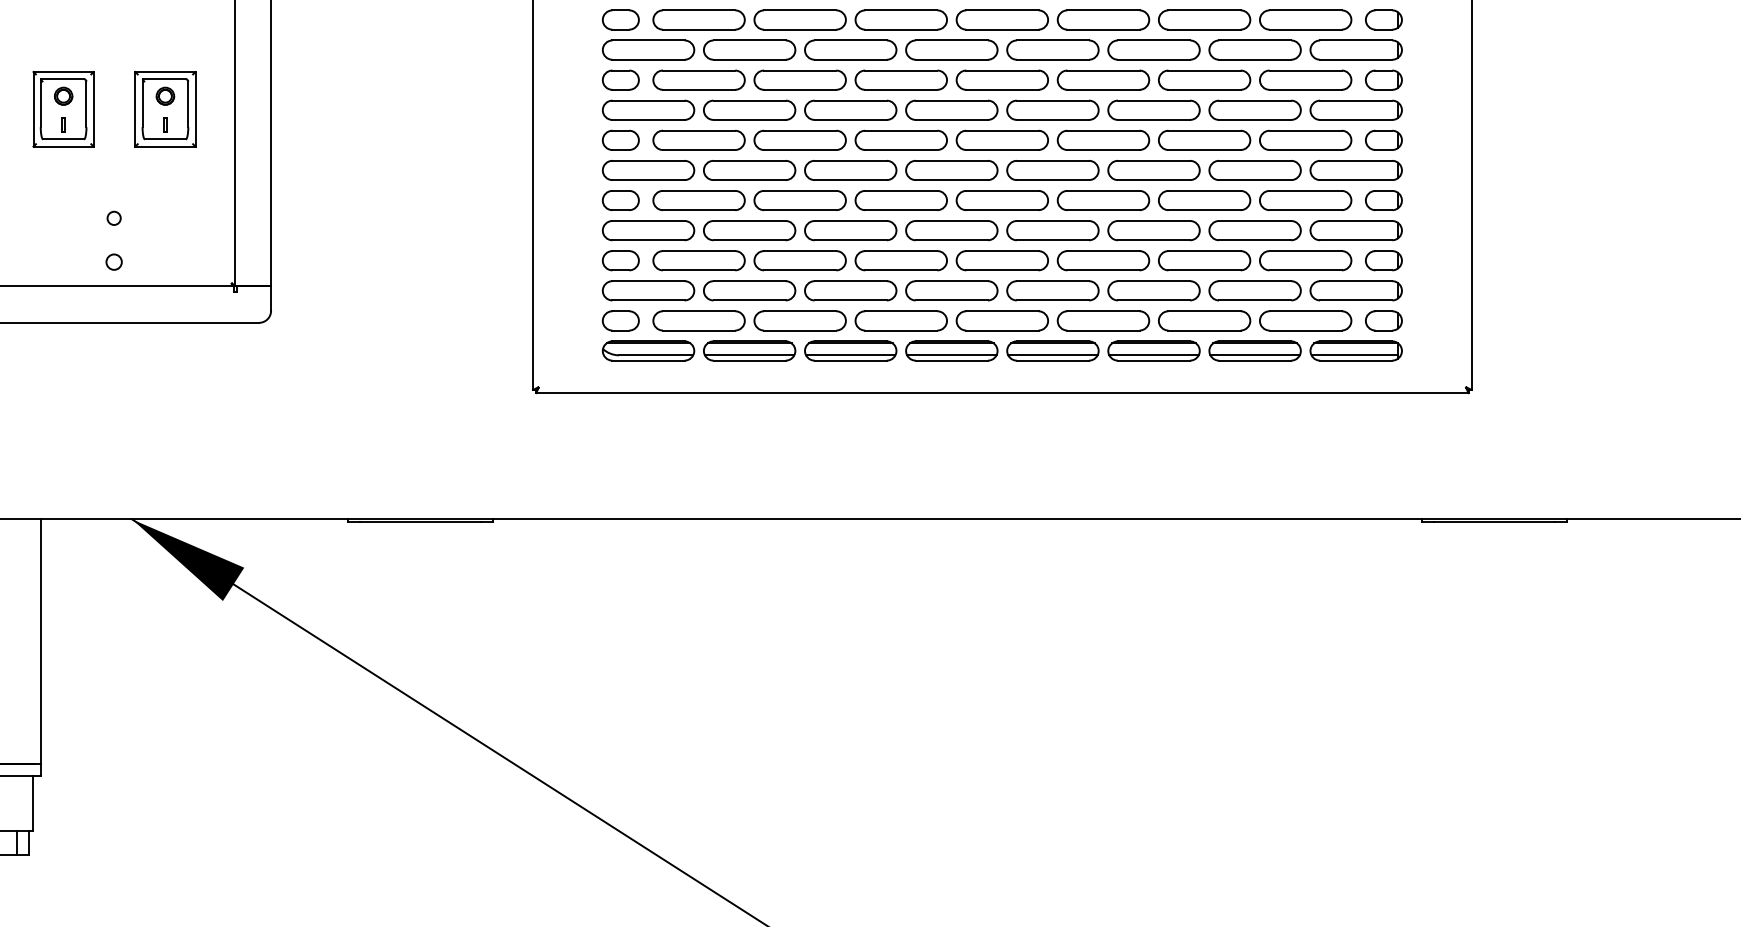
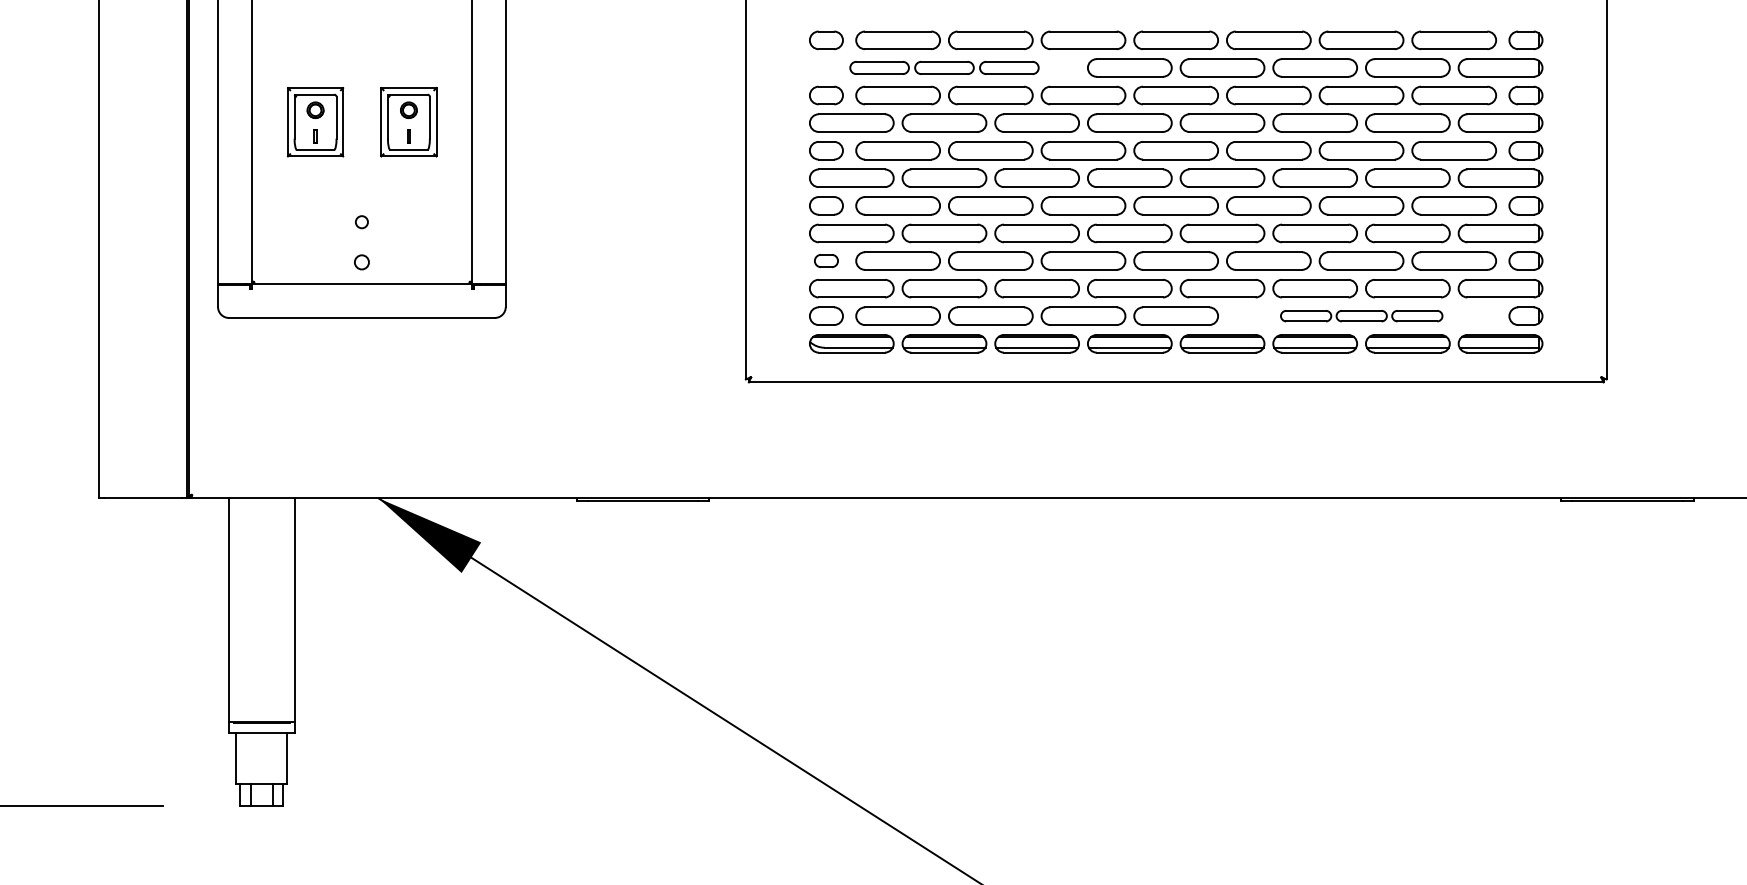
part: (749, 49) -> (944, 67), size x0.7
part: (620, 260) -> (826, 260), size x0.7
part: (1204, 320) -> (1361, 315), size x0.6

